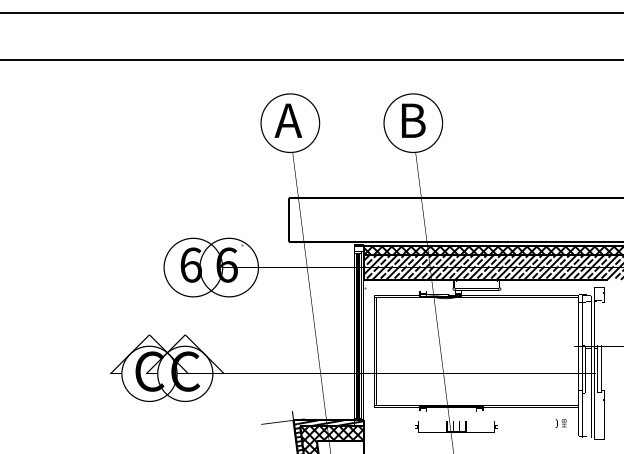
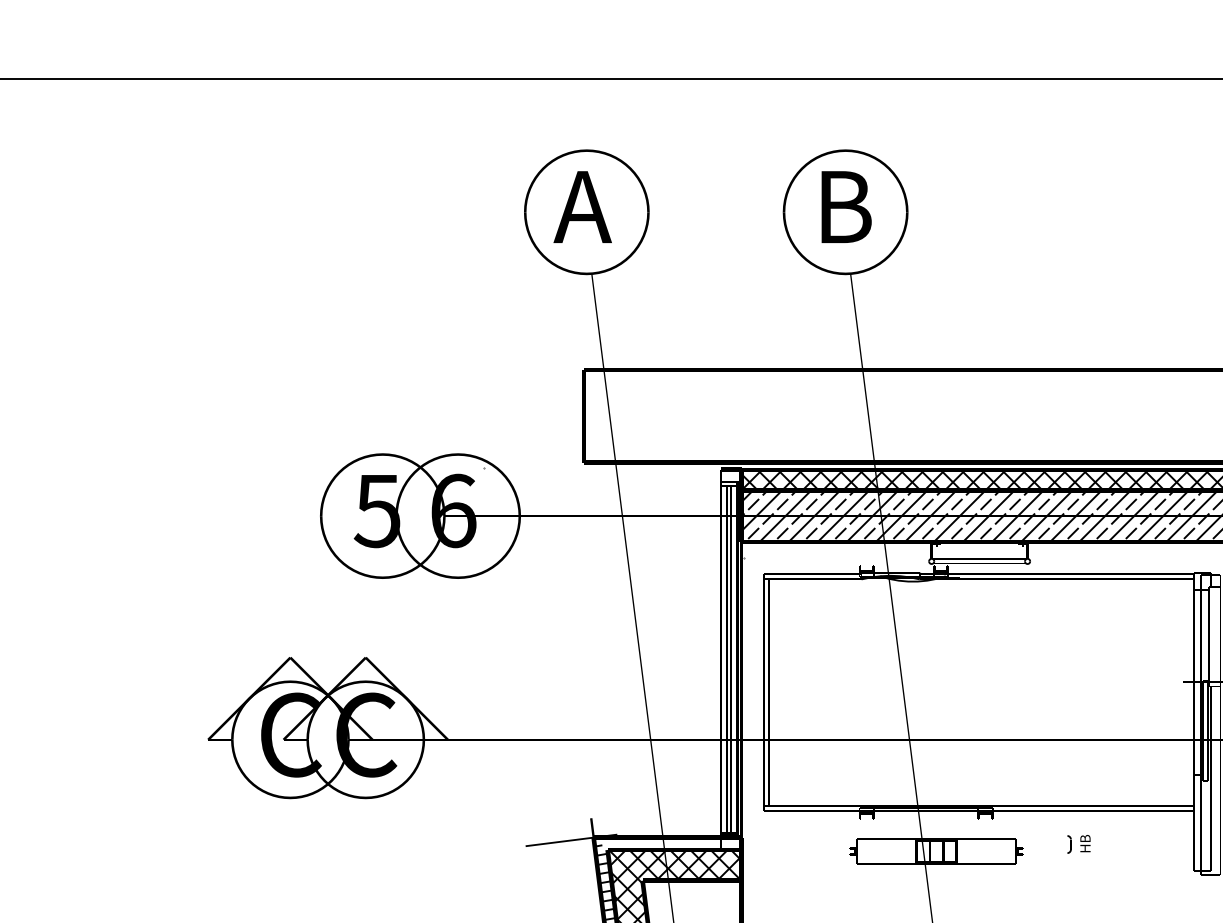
text: (190, 264) -> (376, 509), 6 -> 5
hatch: (330, 423) -> (671, 844), removed
text: (560, 423) -> (1077, 844), moved

